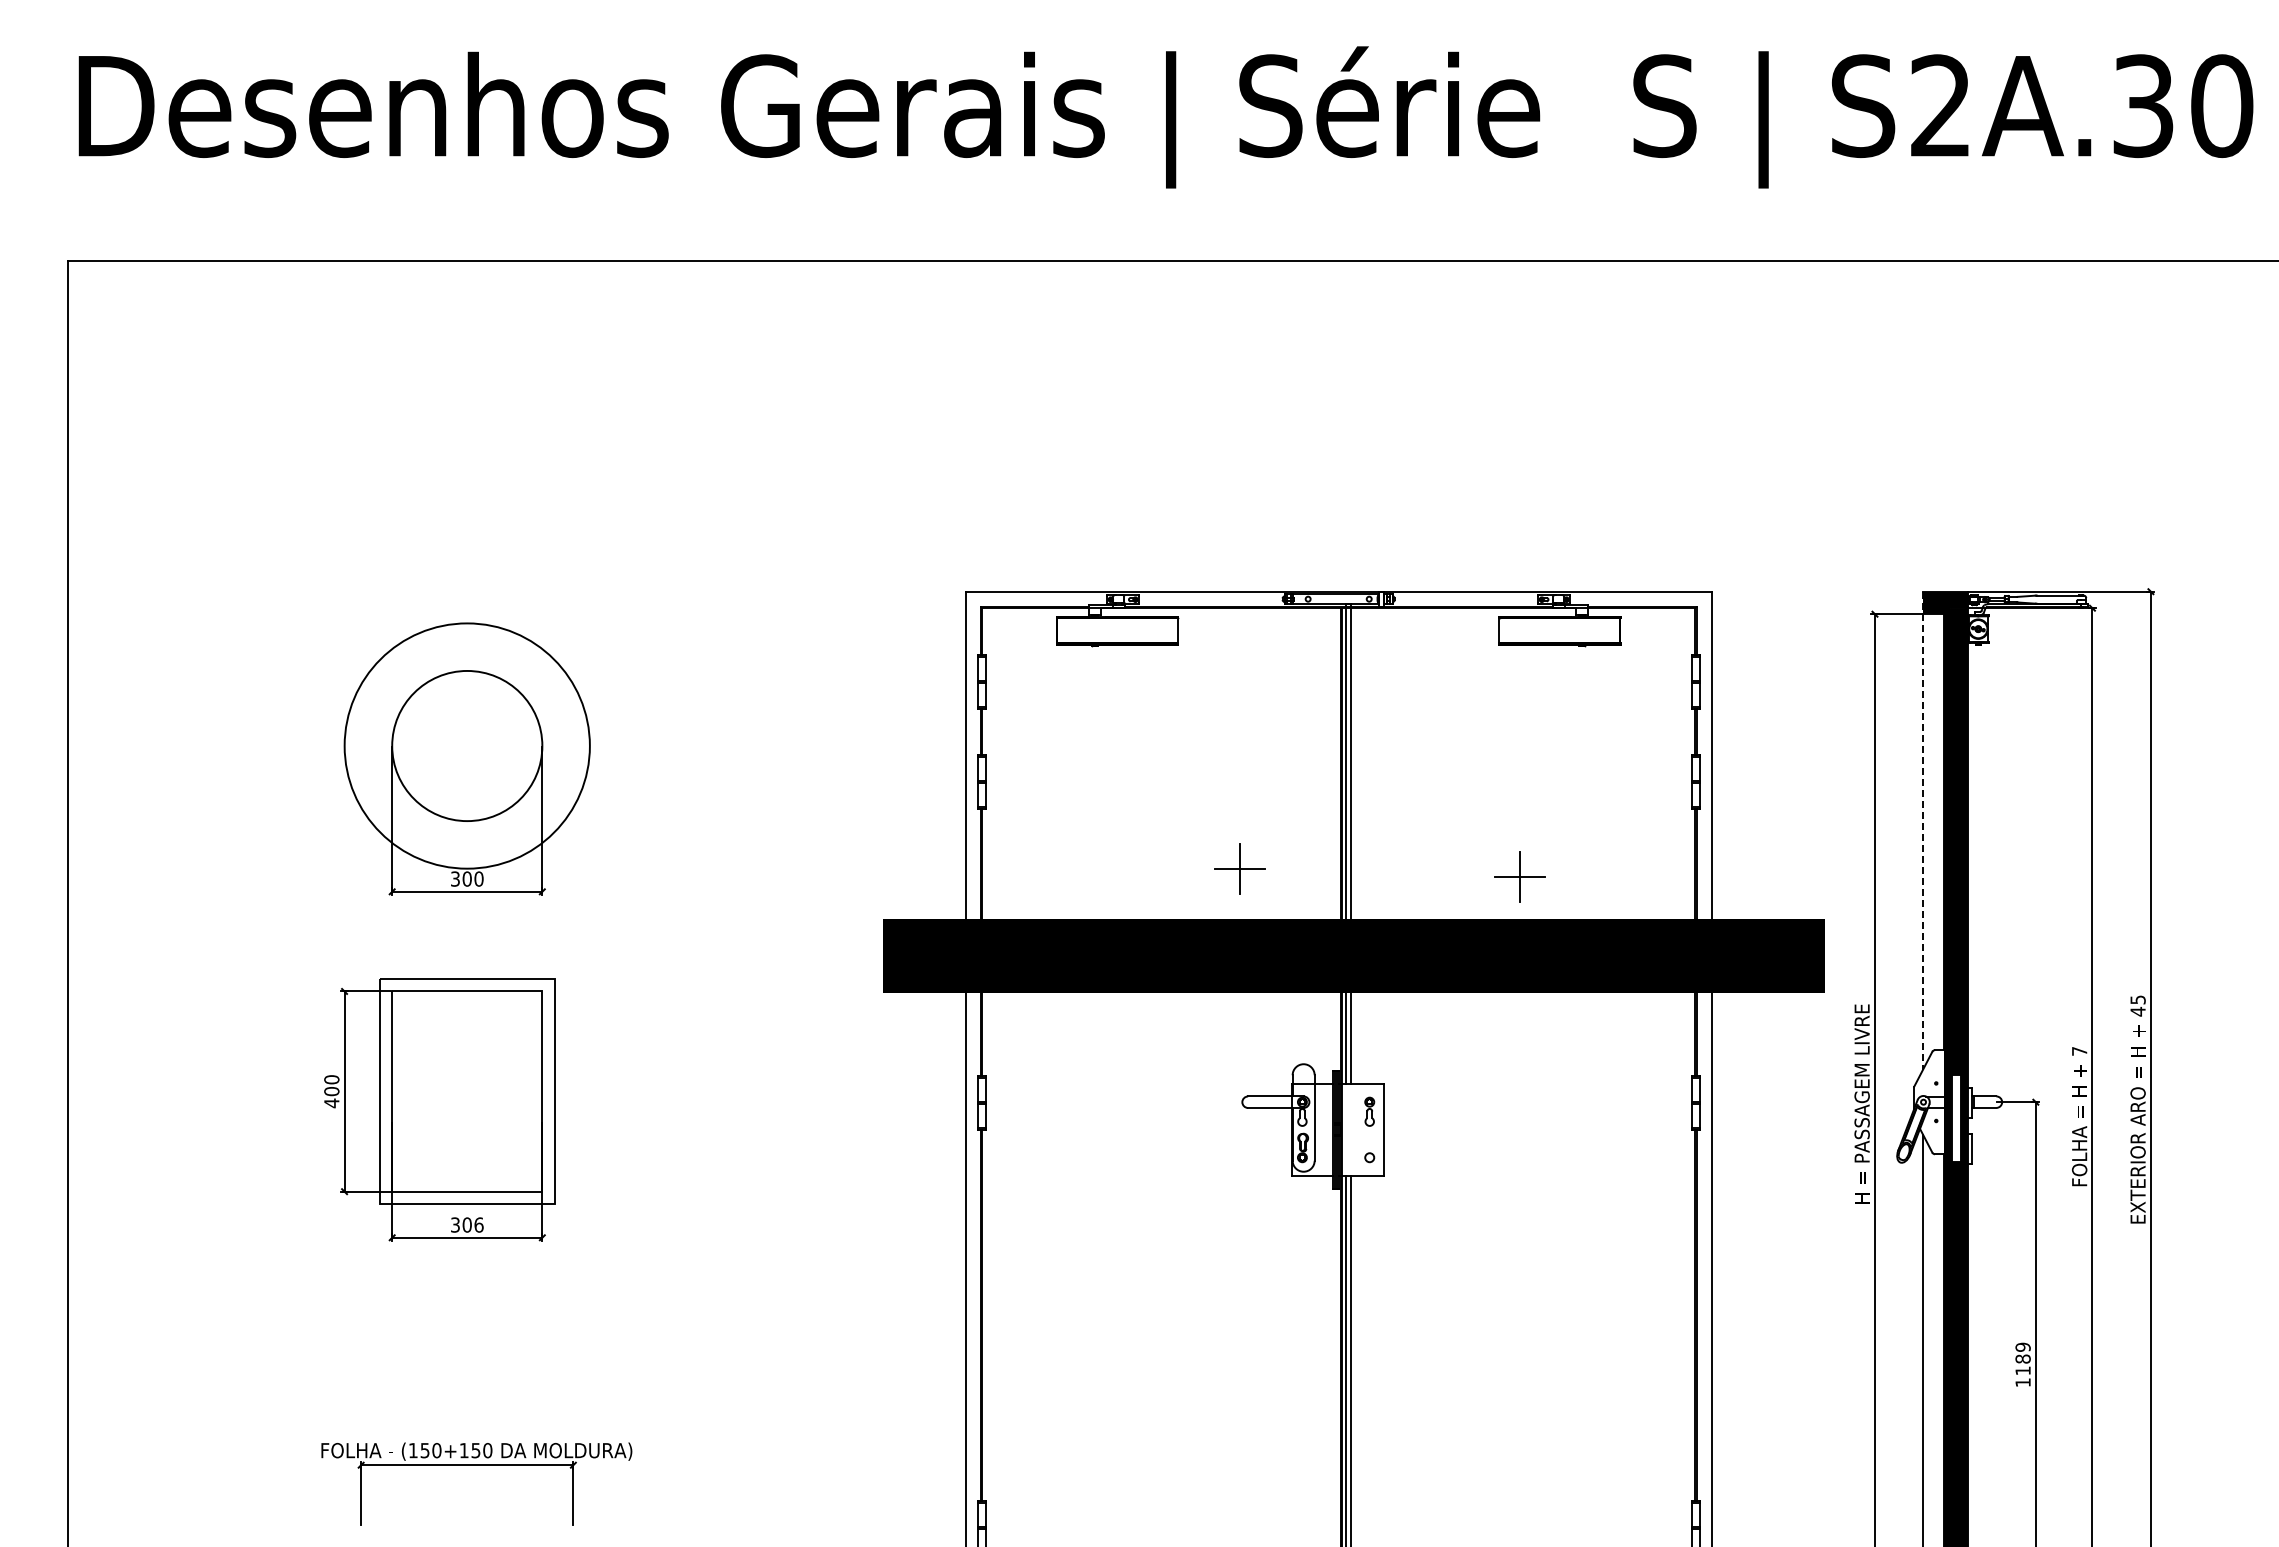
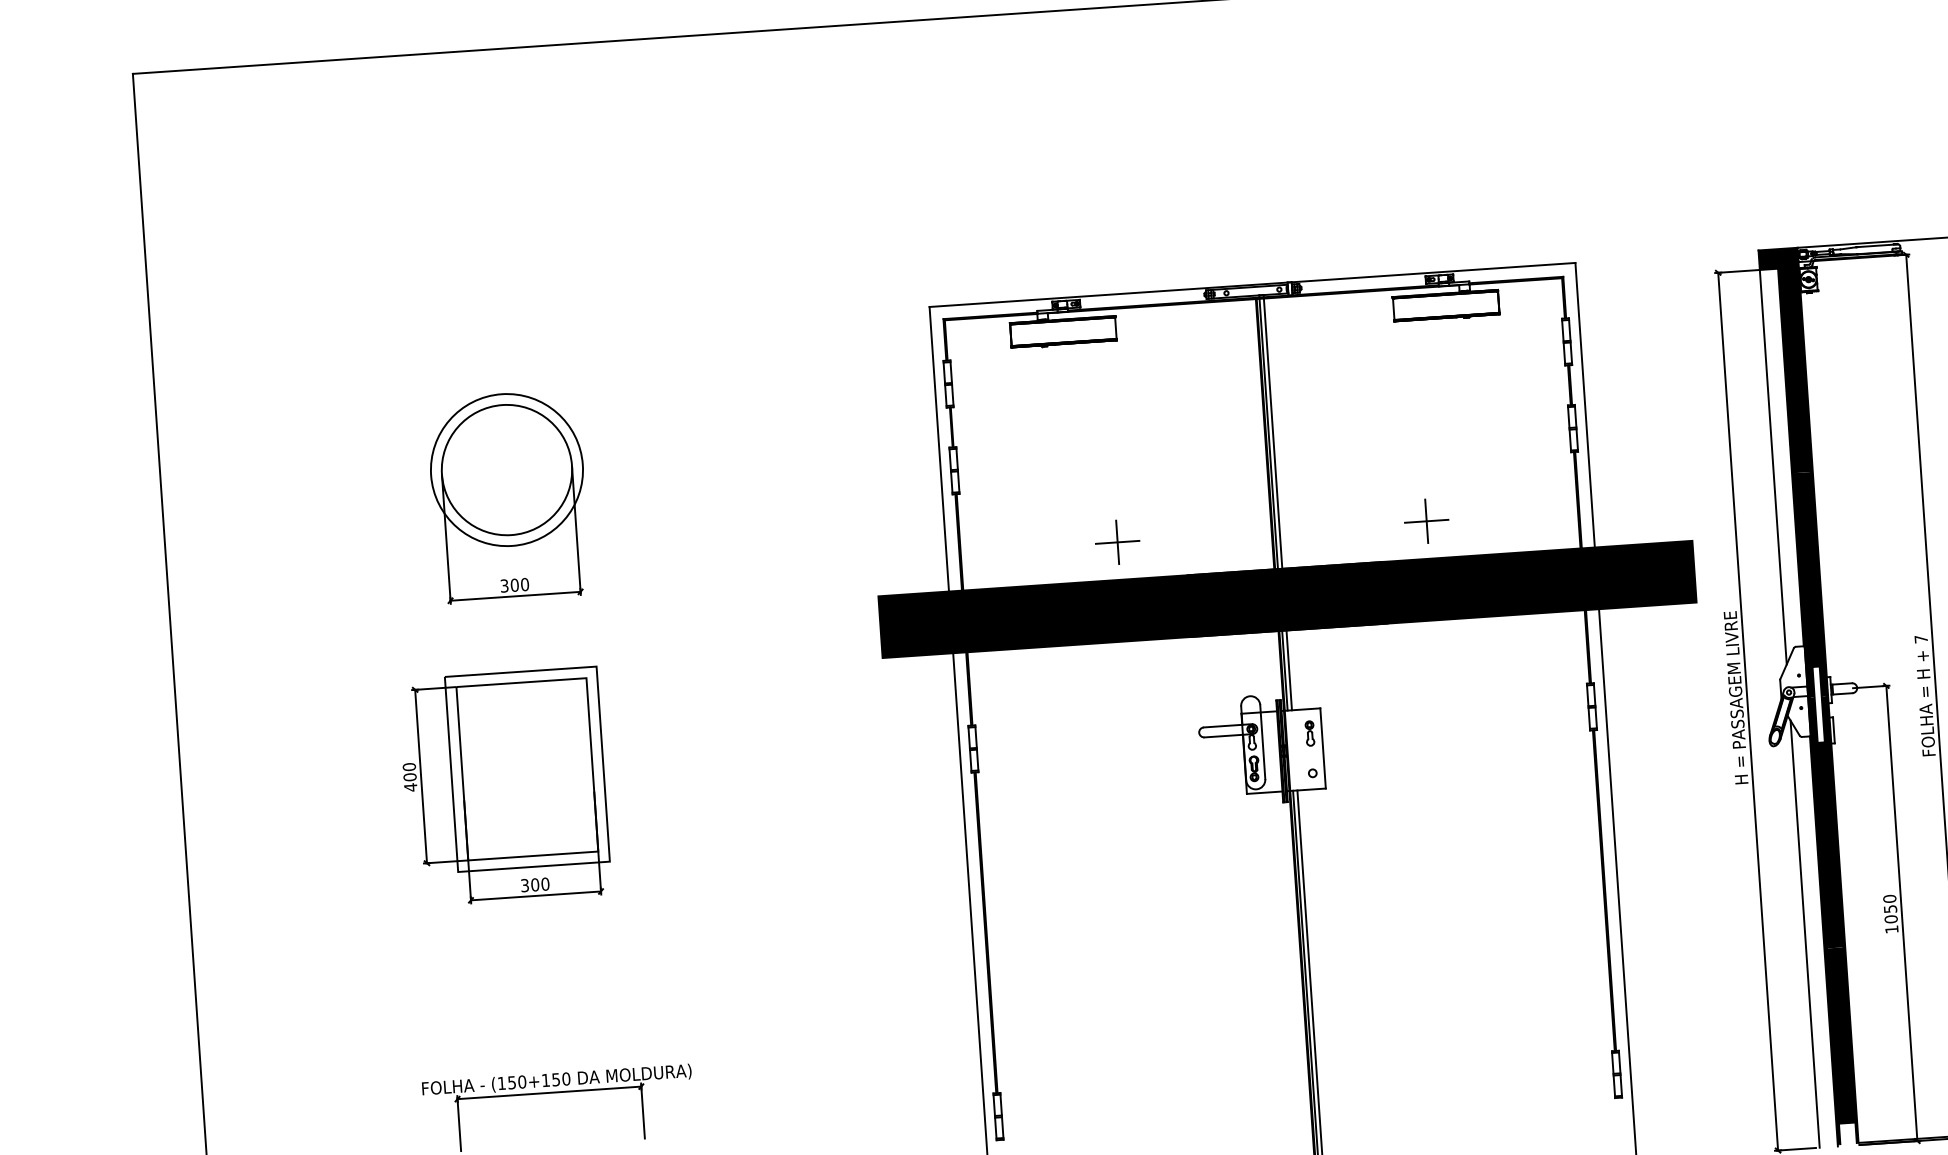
circle: (466, 745) -> (506, 469), size x0.71
line: (1923, 831) -> (1773, 458), dashed -> solid
part: (1239, 868) -> (1117, 541), moved
text: (478, 1224) -> (544, 883), 306 -> 300
text: (2022, 1358) -> (1889, 908), 1189 -> 1050

